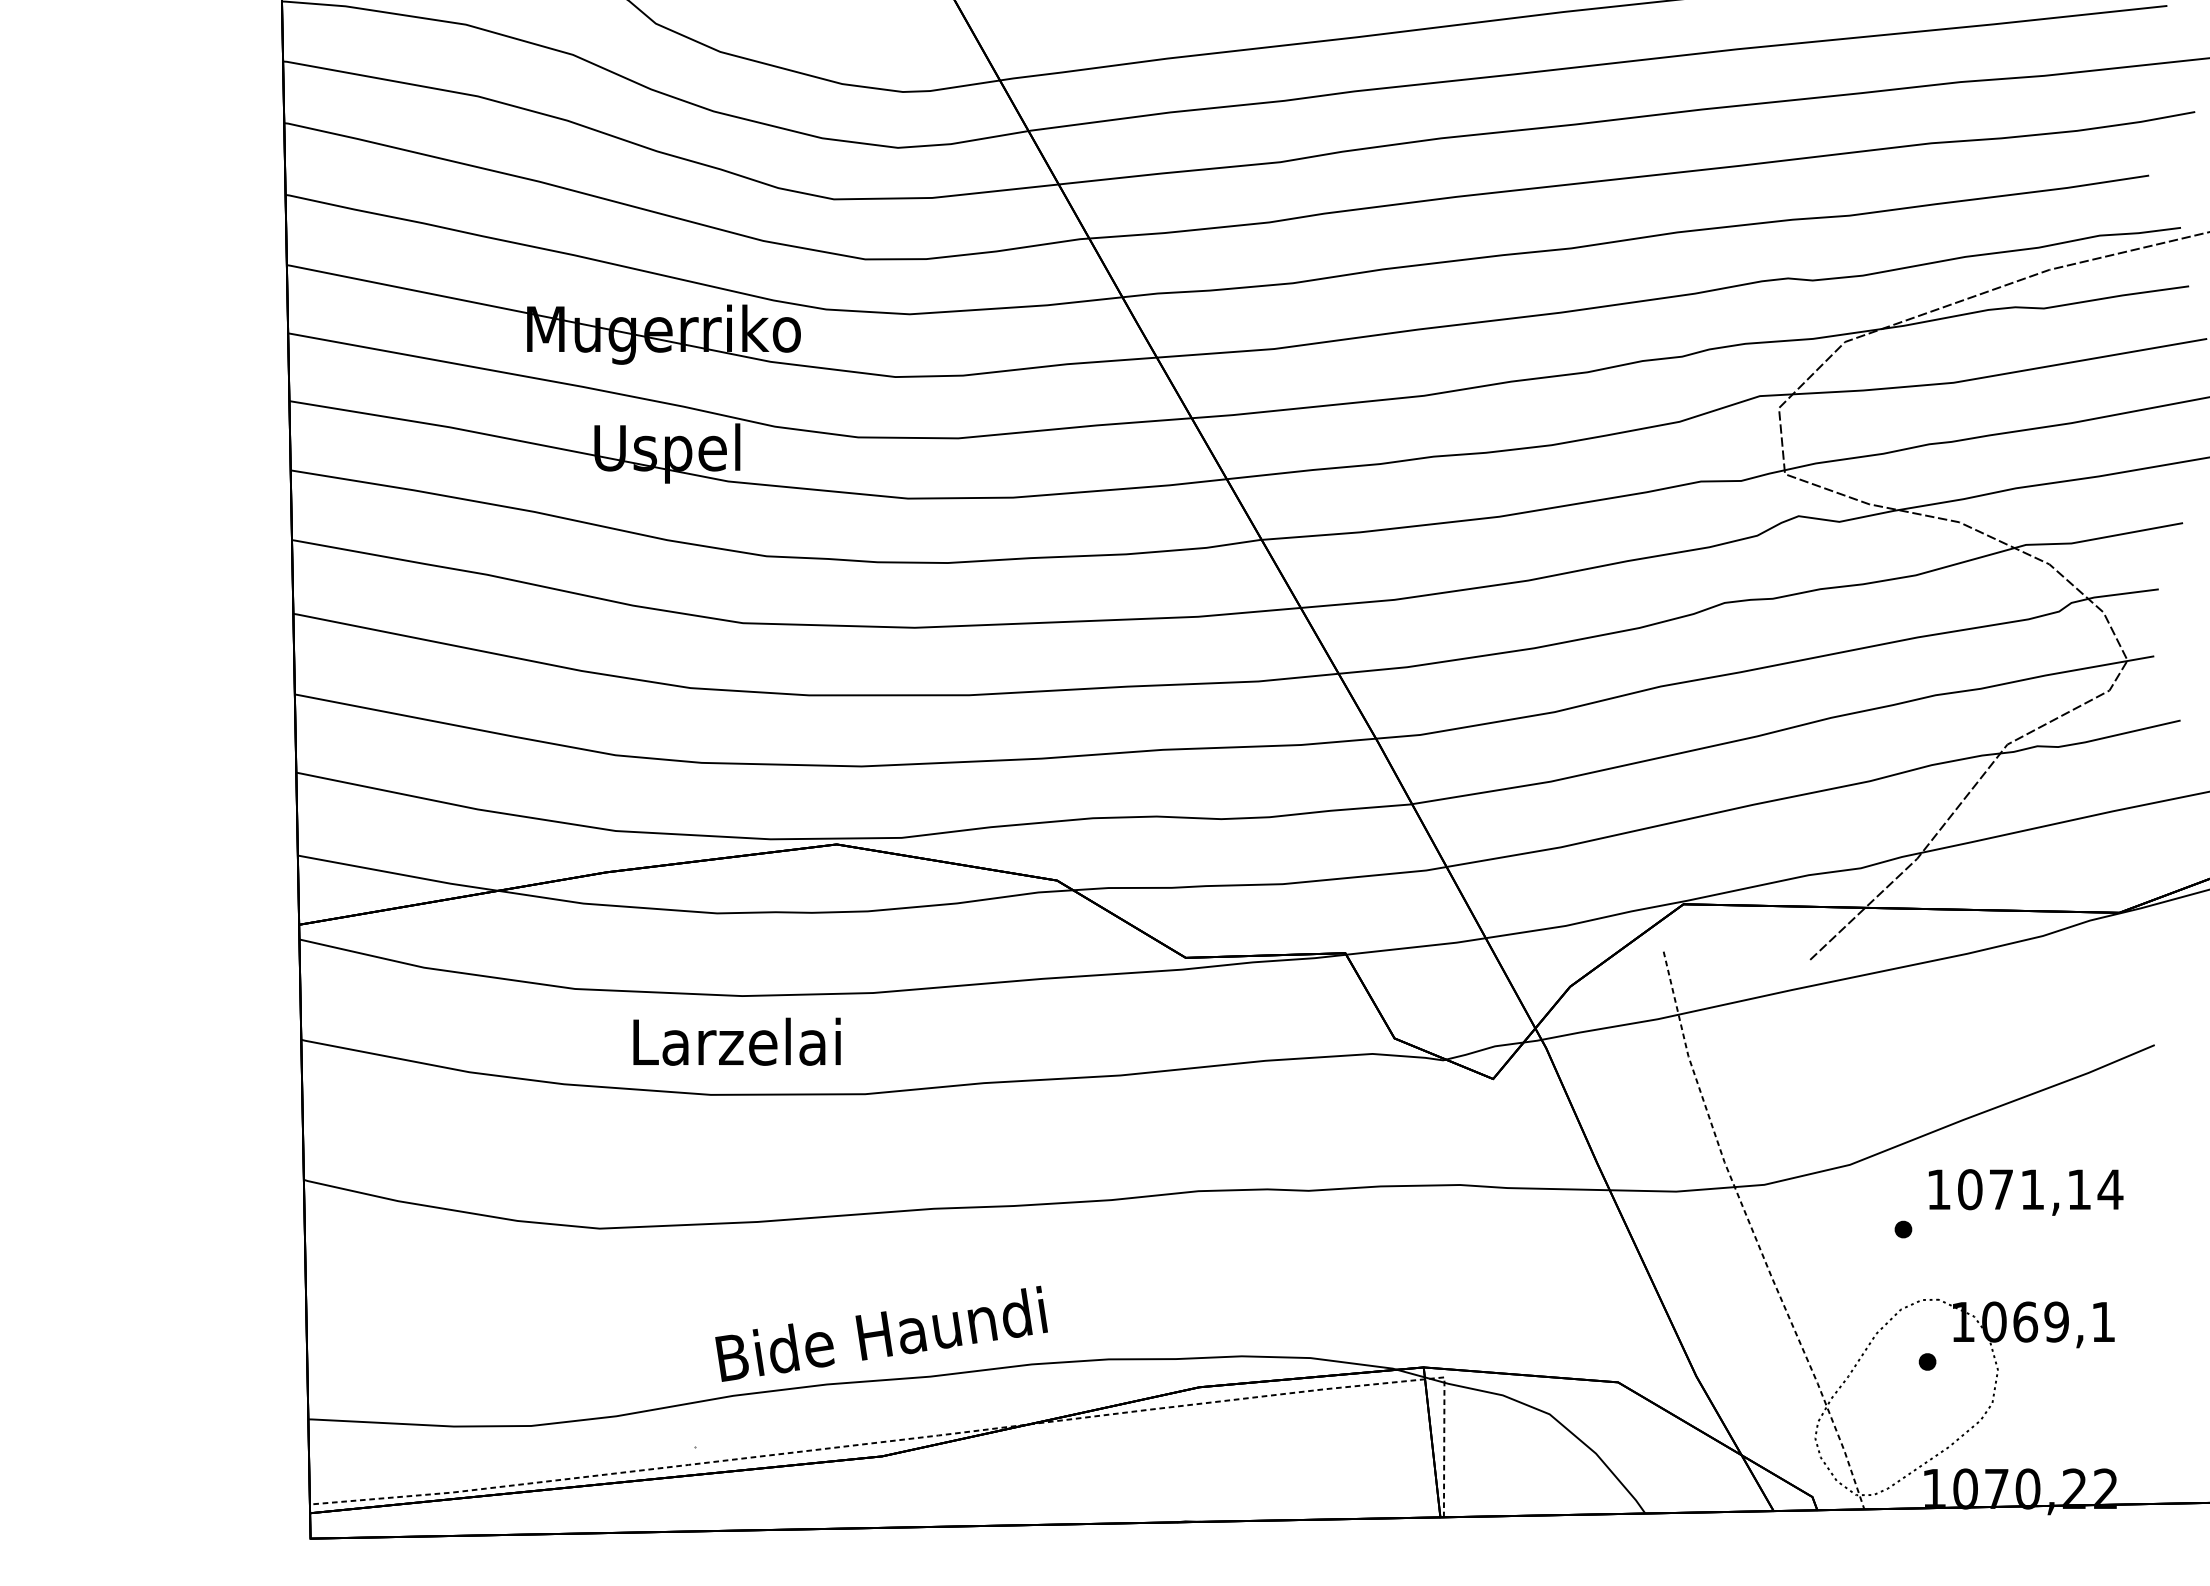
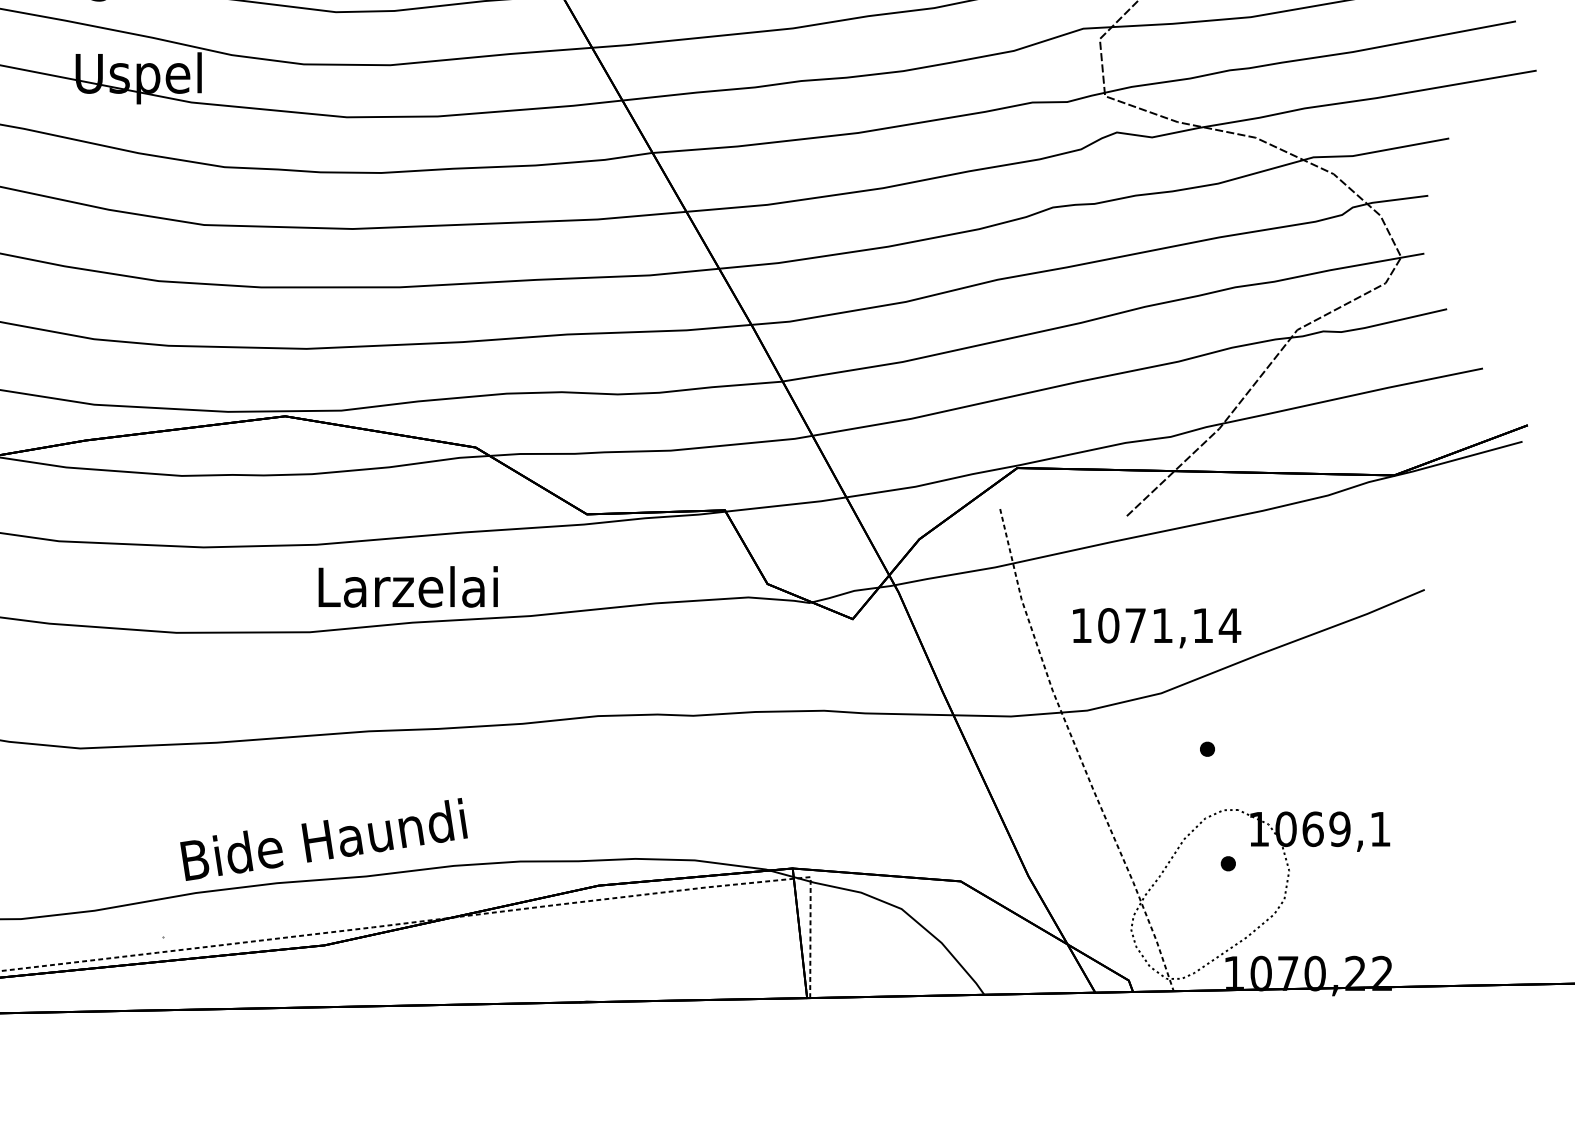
text: (736, 1041) -> (407, 586), moved
text: (2026, 1192) -> (1157, 628), moved

